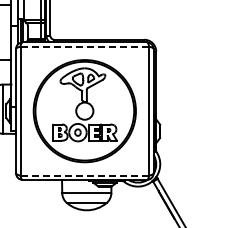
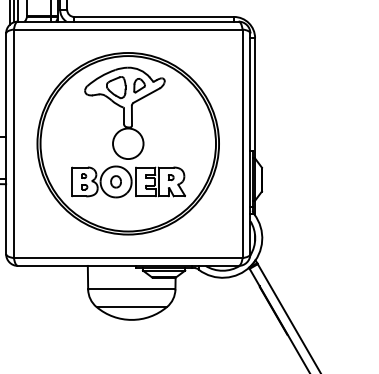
line: (84, 46) -> (127, 28), dashed -> solid
line: (85, 175) -> (129, 258), dashed -> solid

